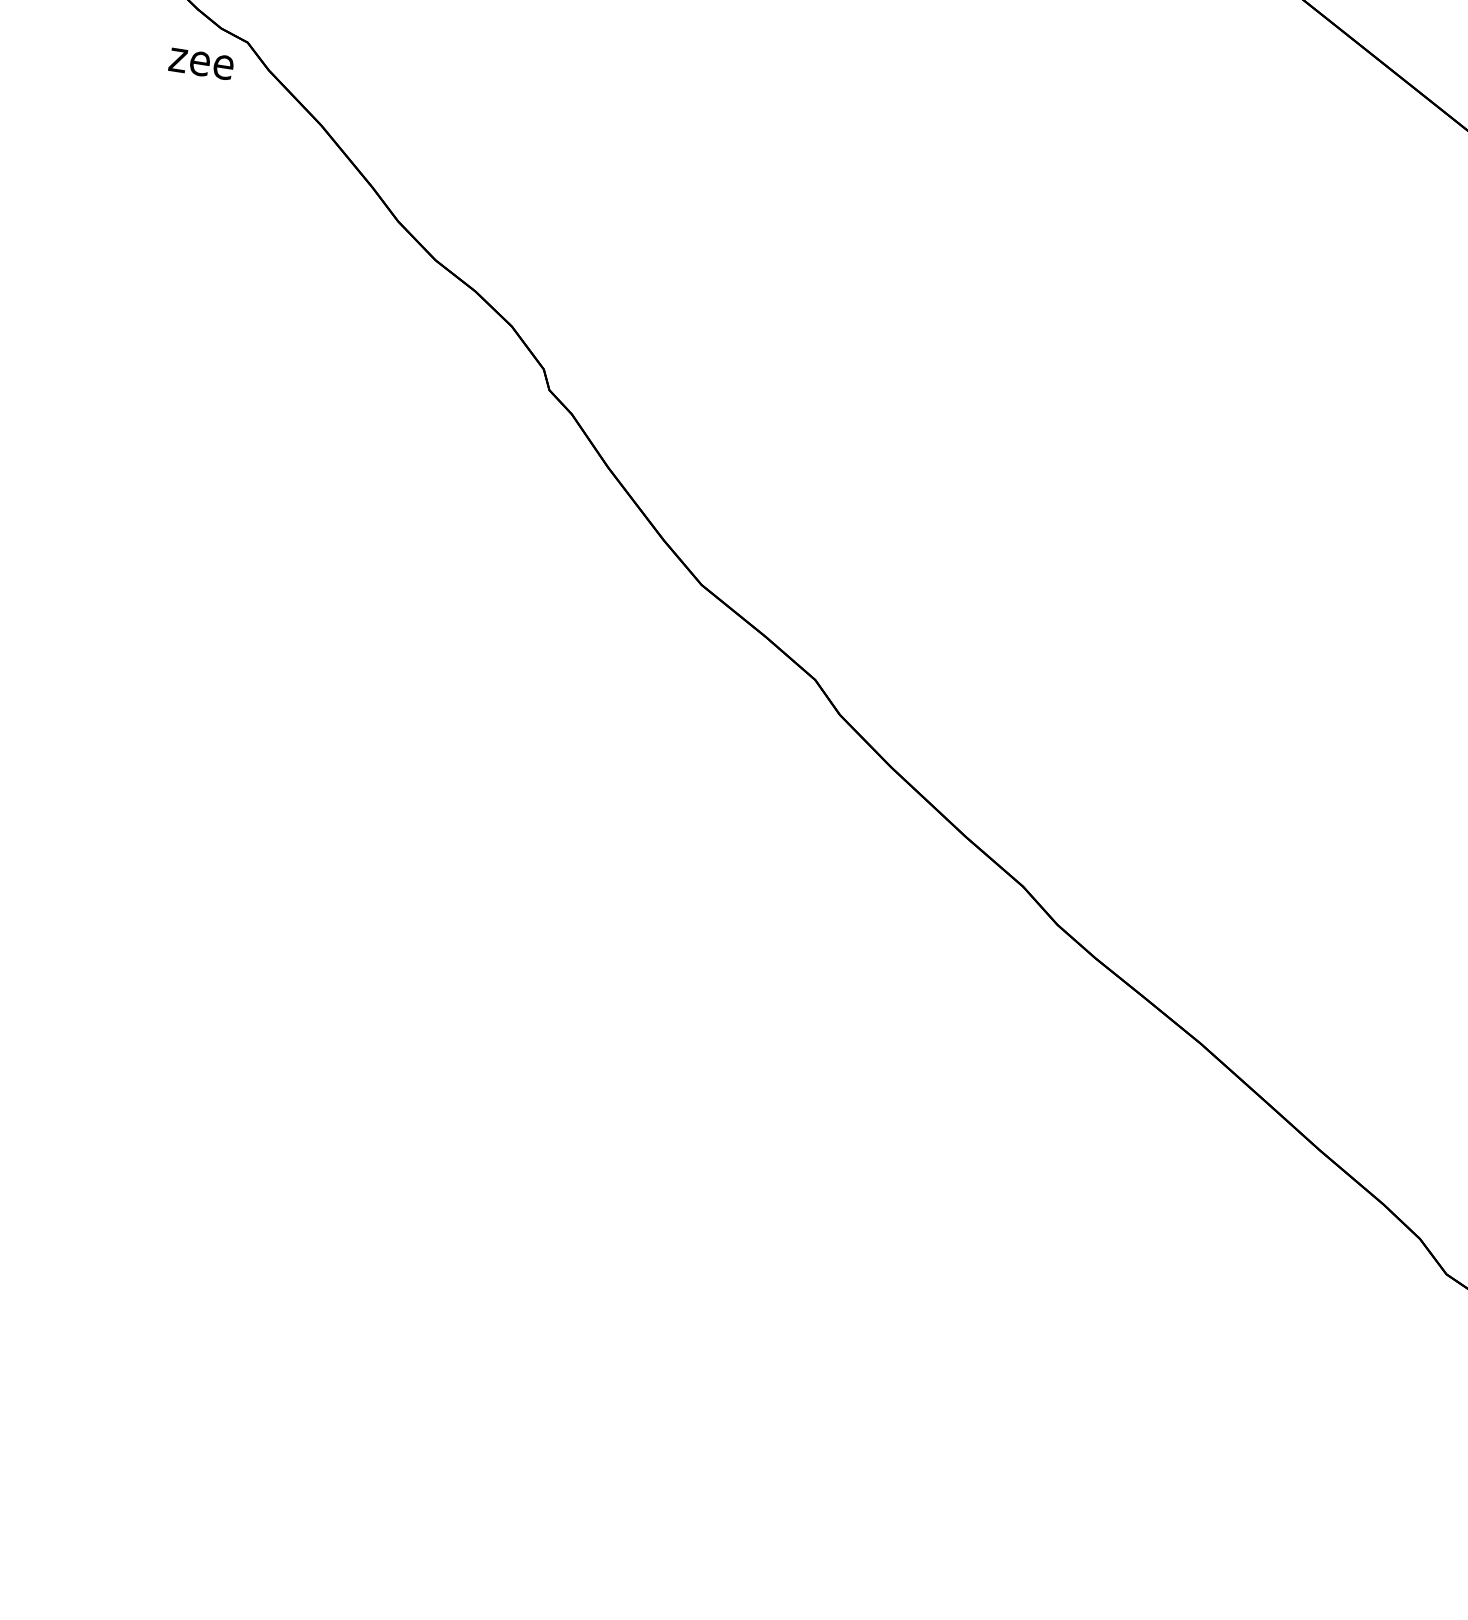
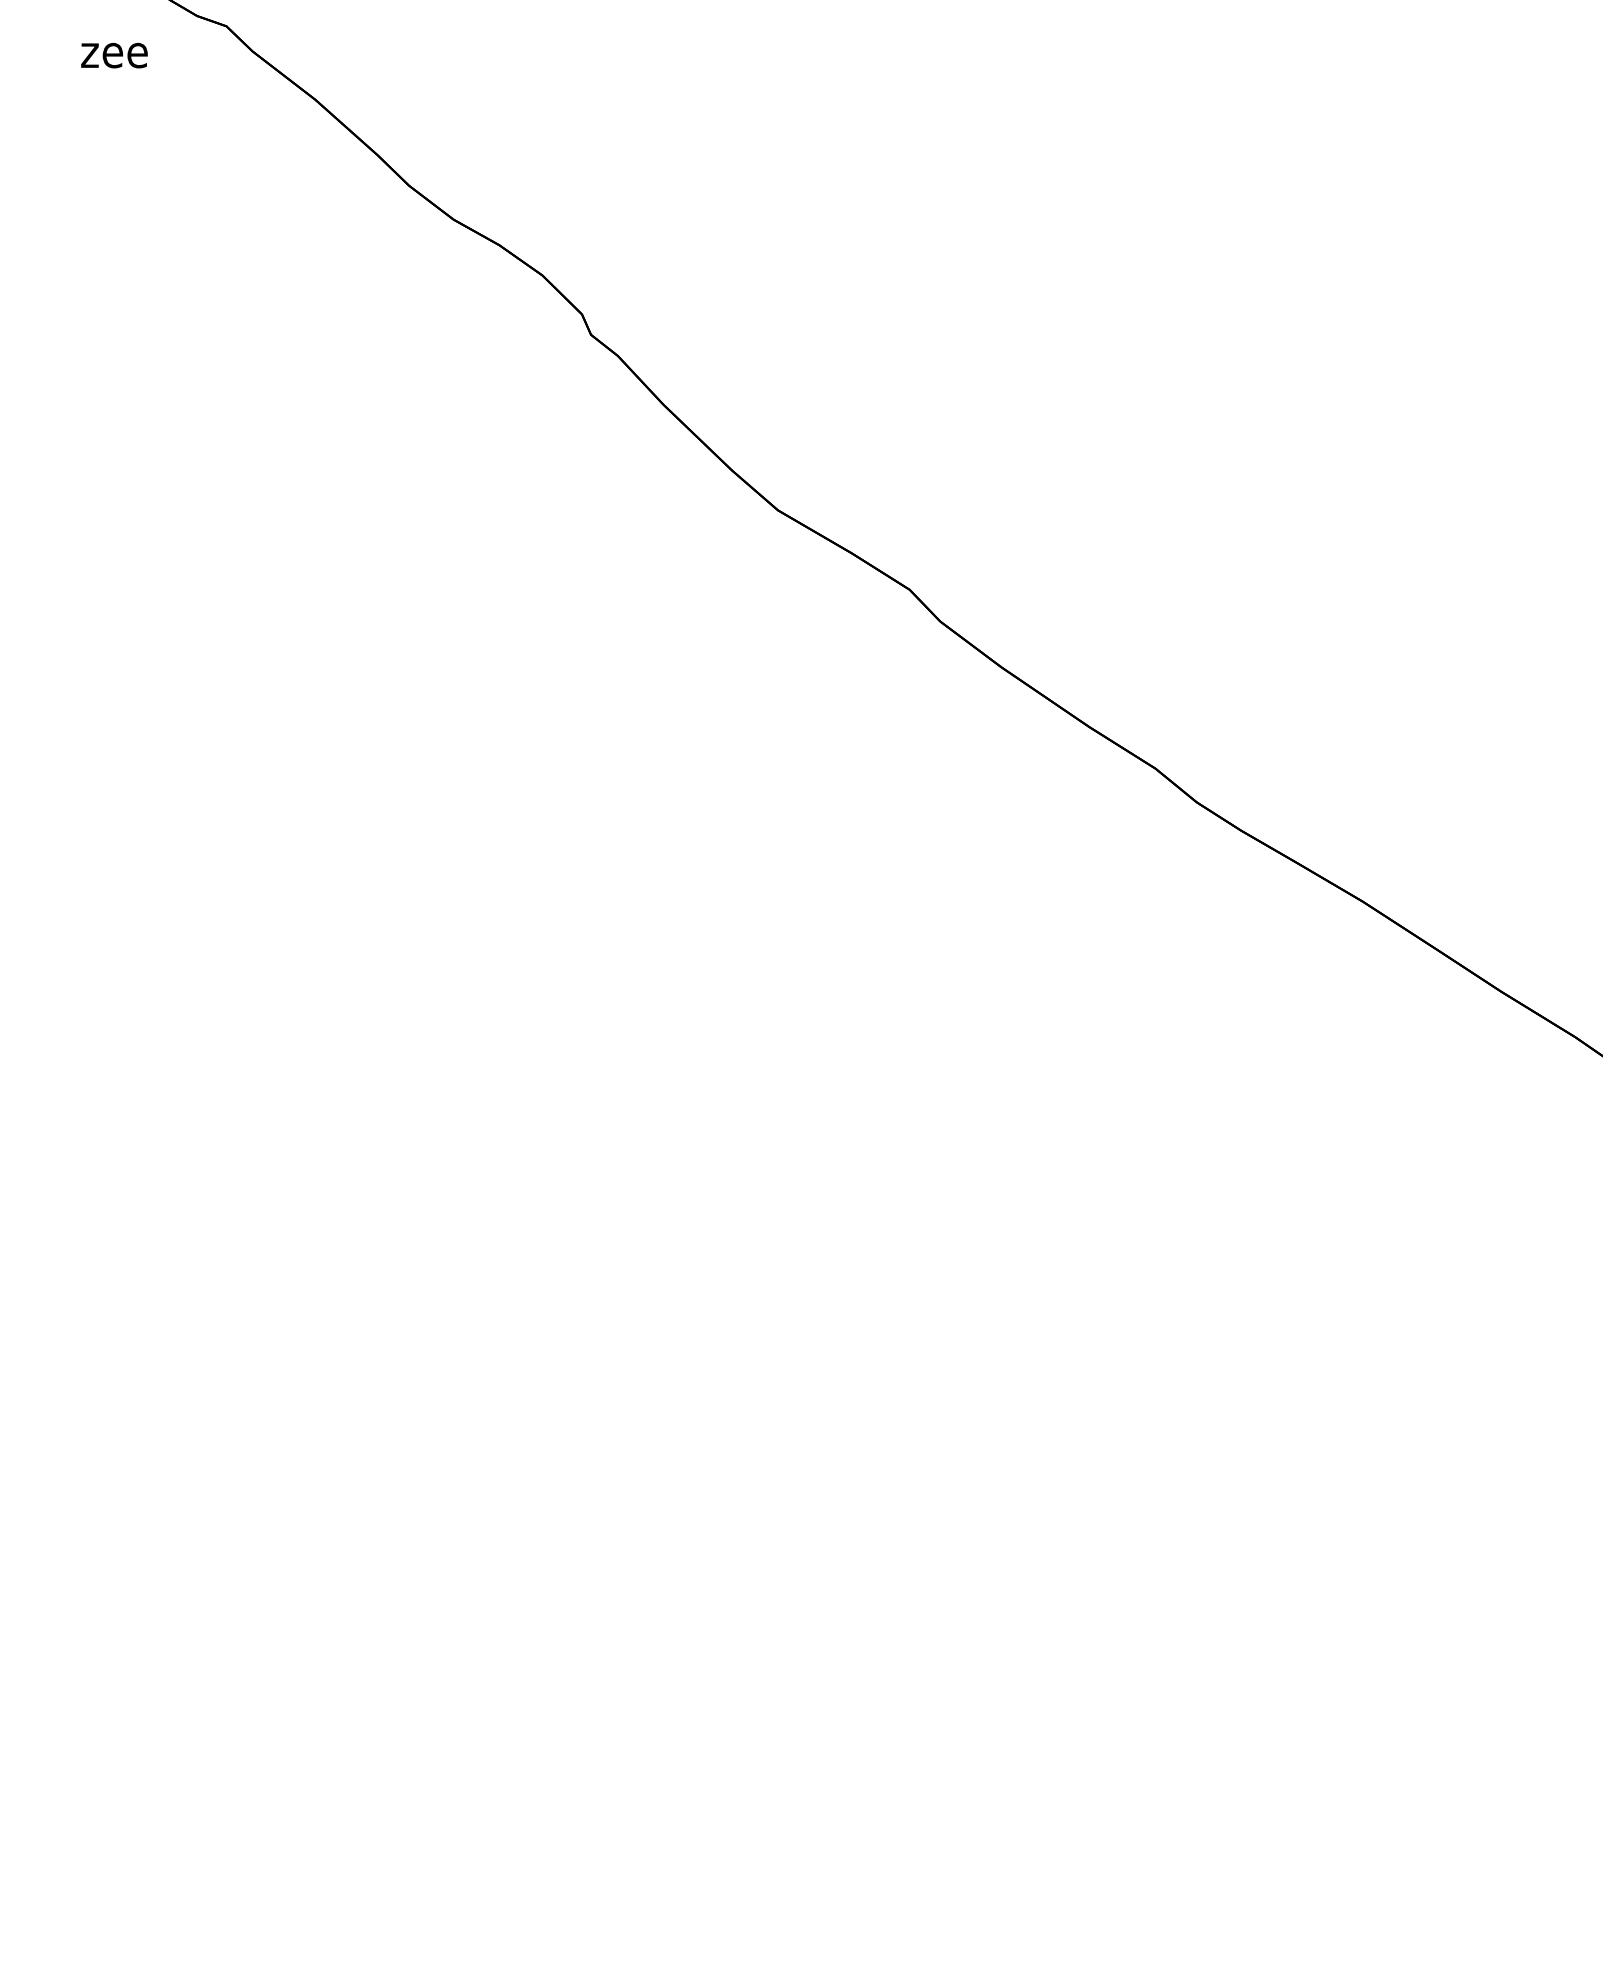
text: (201, 63) -> (114, 55), moved

